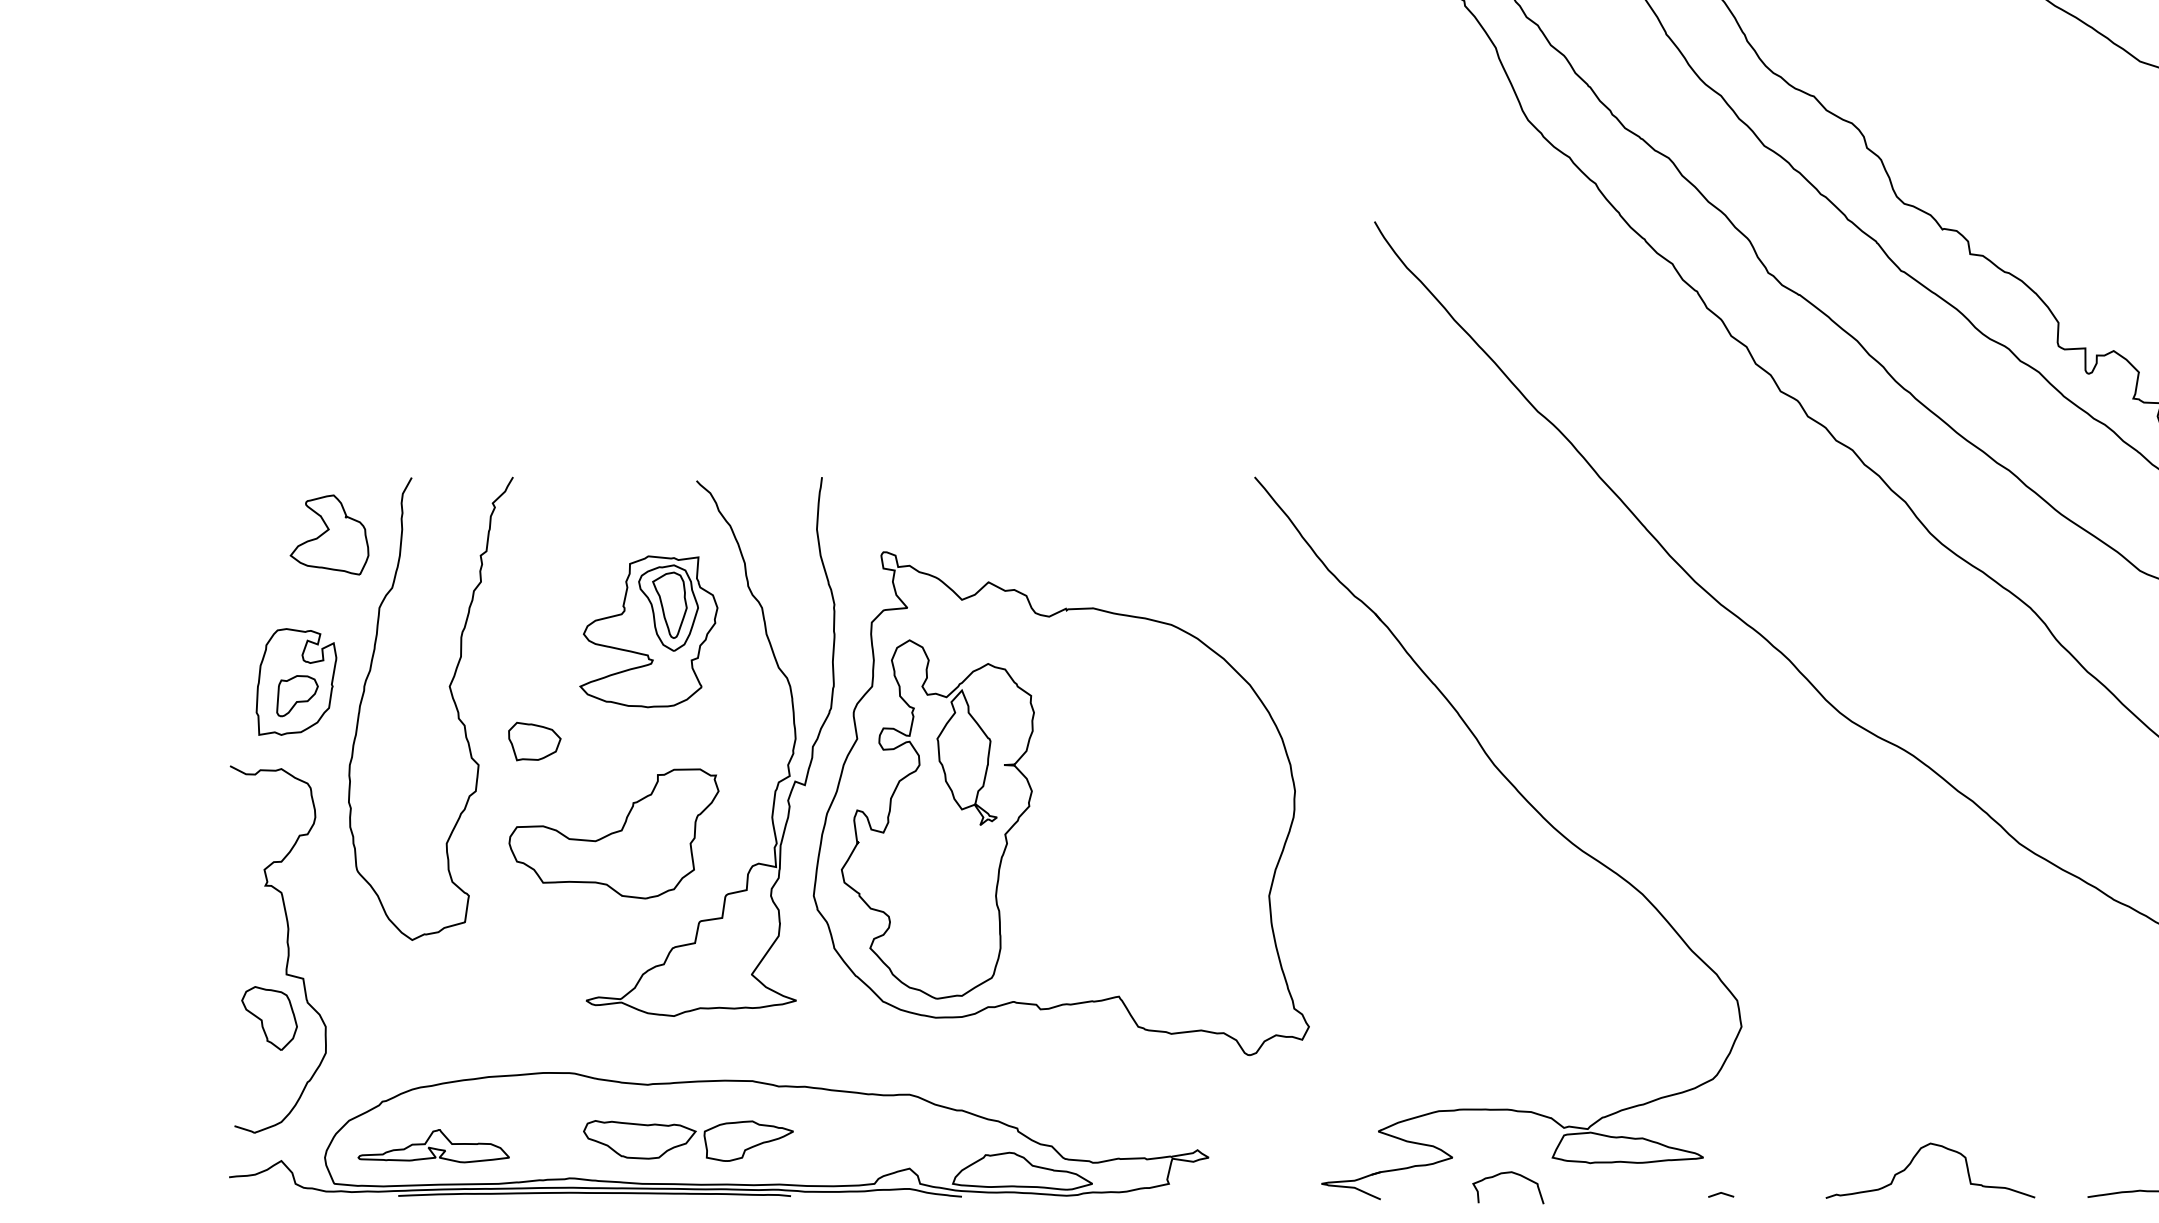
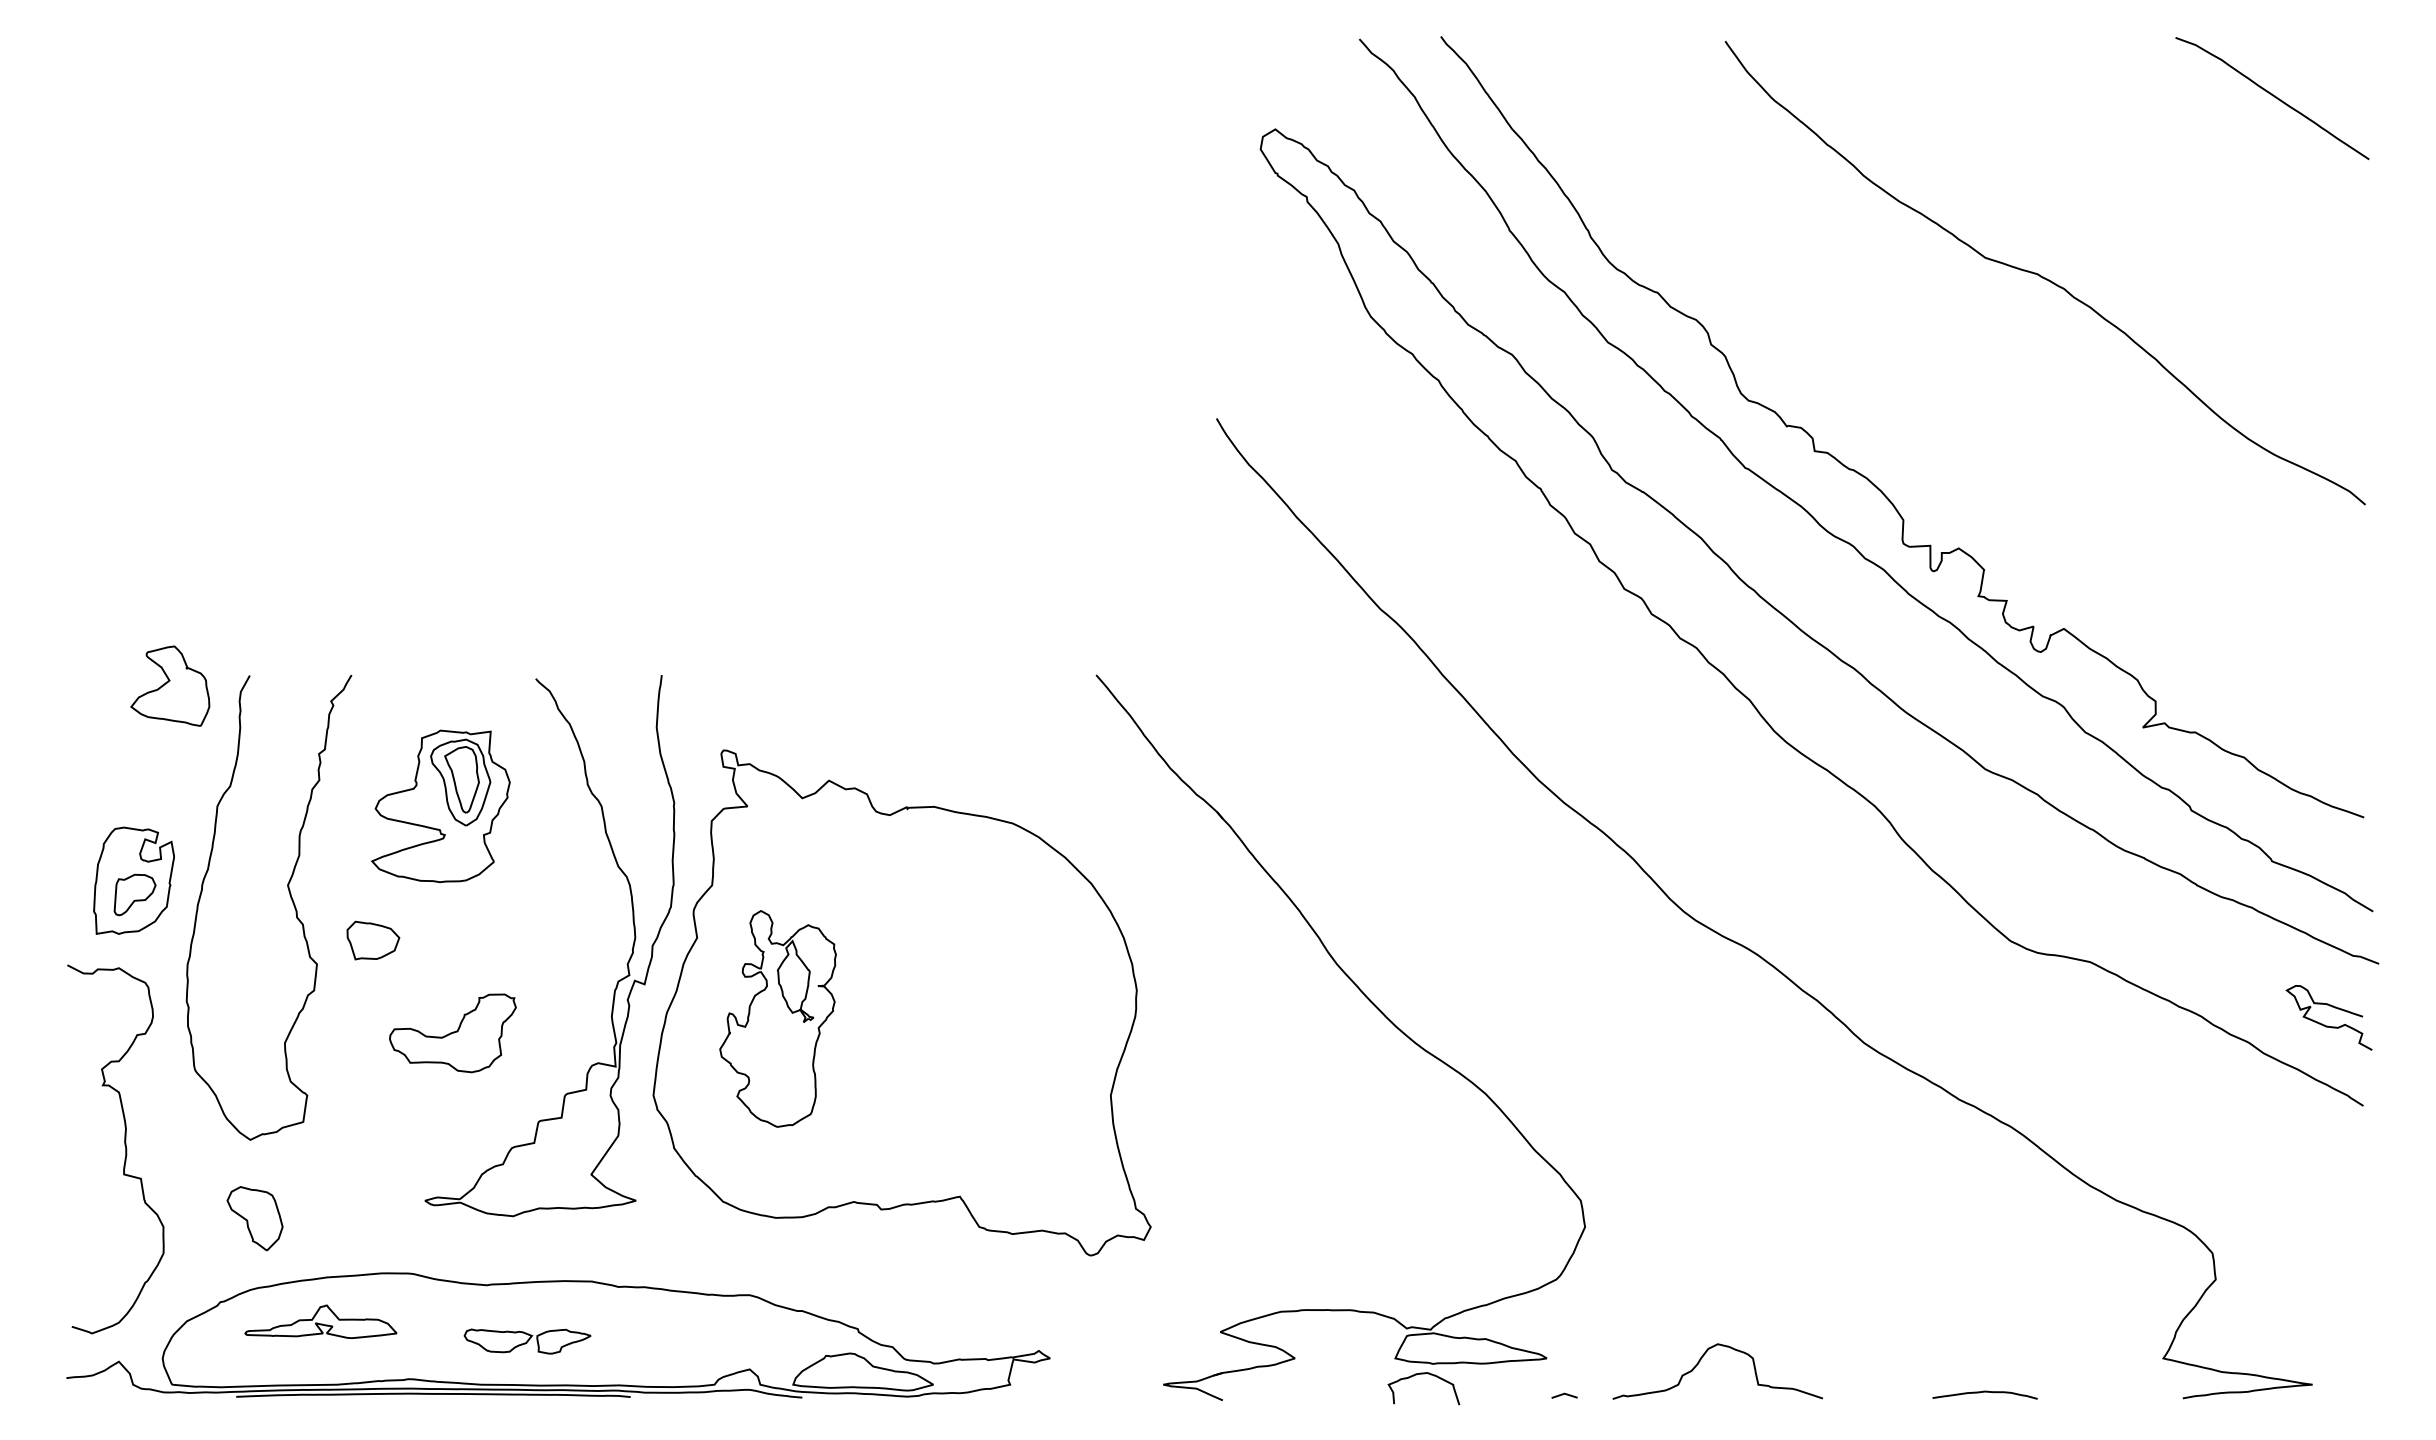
part: (329, 534) -> (170, 685), moved
part: (648, 631) -> (440, 806), moved
part: (937, 819) -> (777, 1018), size x0.6
part: (613, 834) -> (452, 1033), size x0.6
part: (269, 1018) -> (254, 1218), moved
part: (688, 1140) -> (527, 1341), size x0.6
part: (433, 1145) -> (320, 1321), moved
curve: (1912, 1162) -> (1699, 1363), moved
curve: (1507, 1173) -> (1423, 1374), moved

